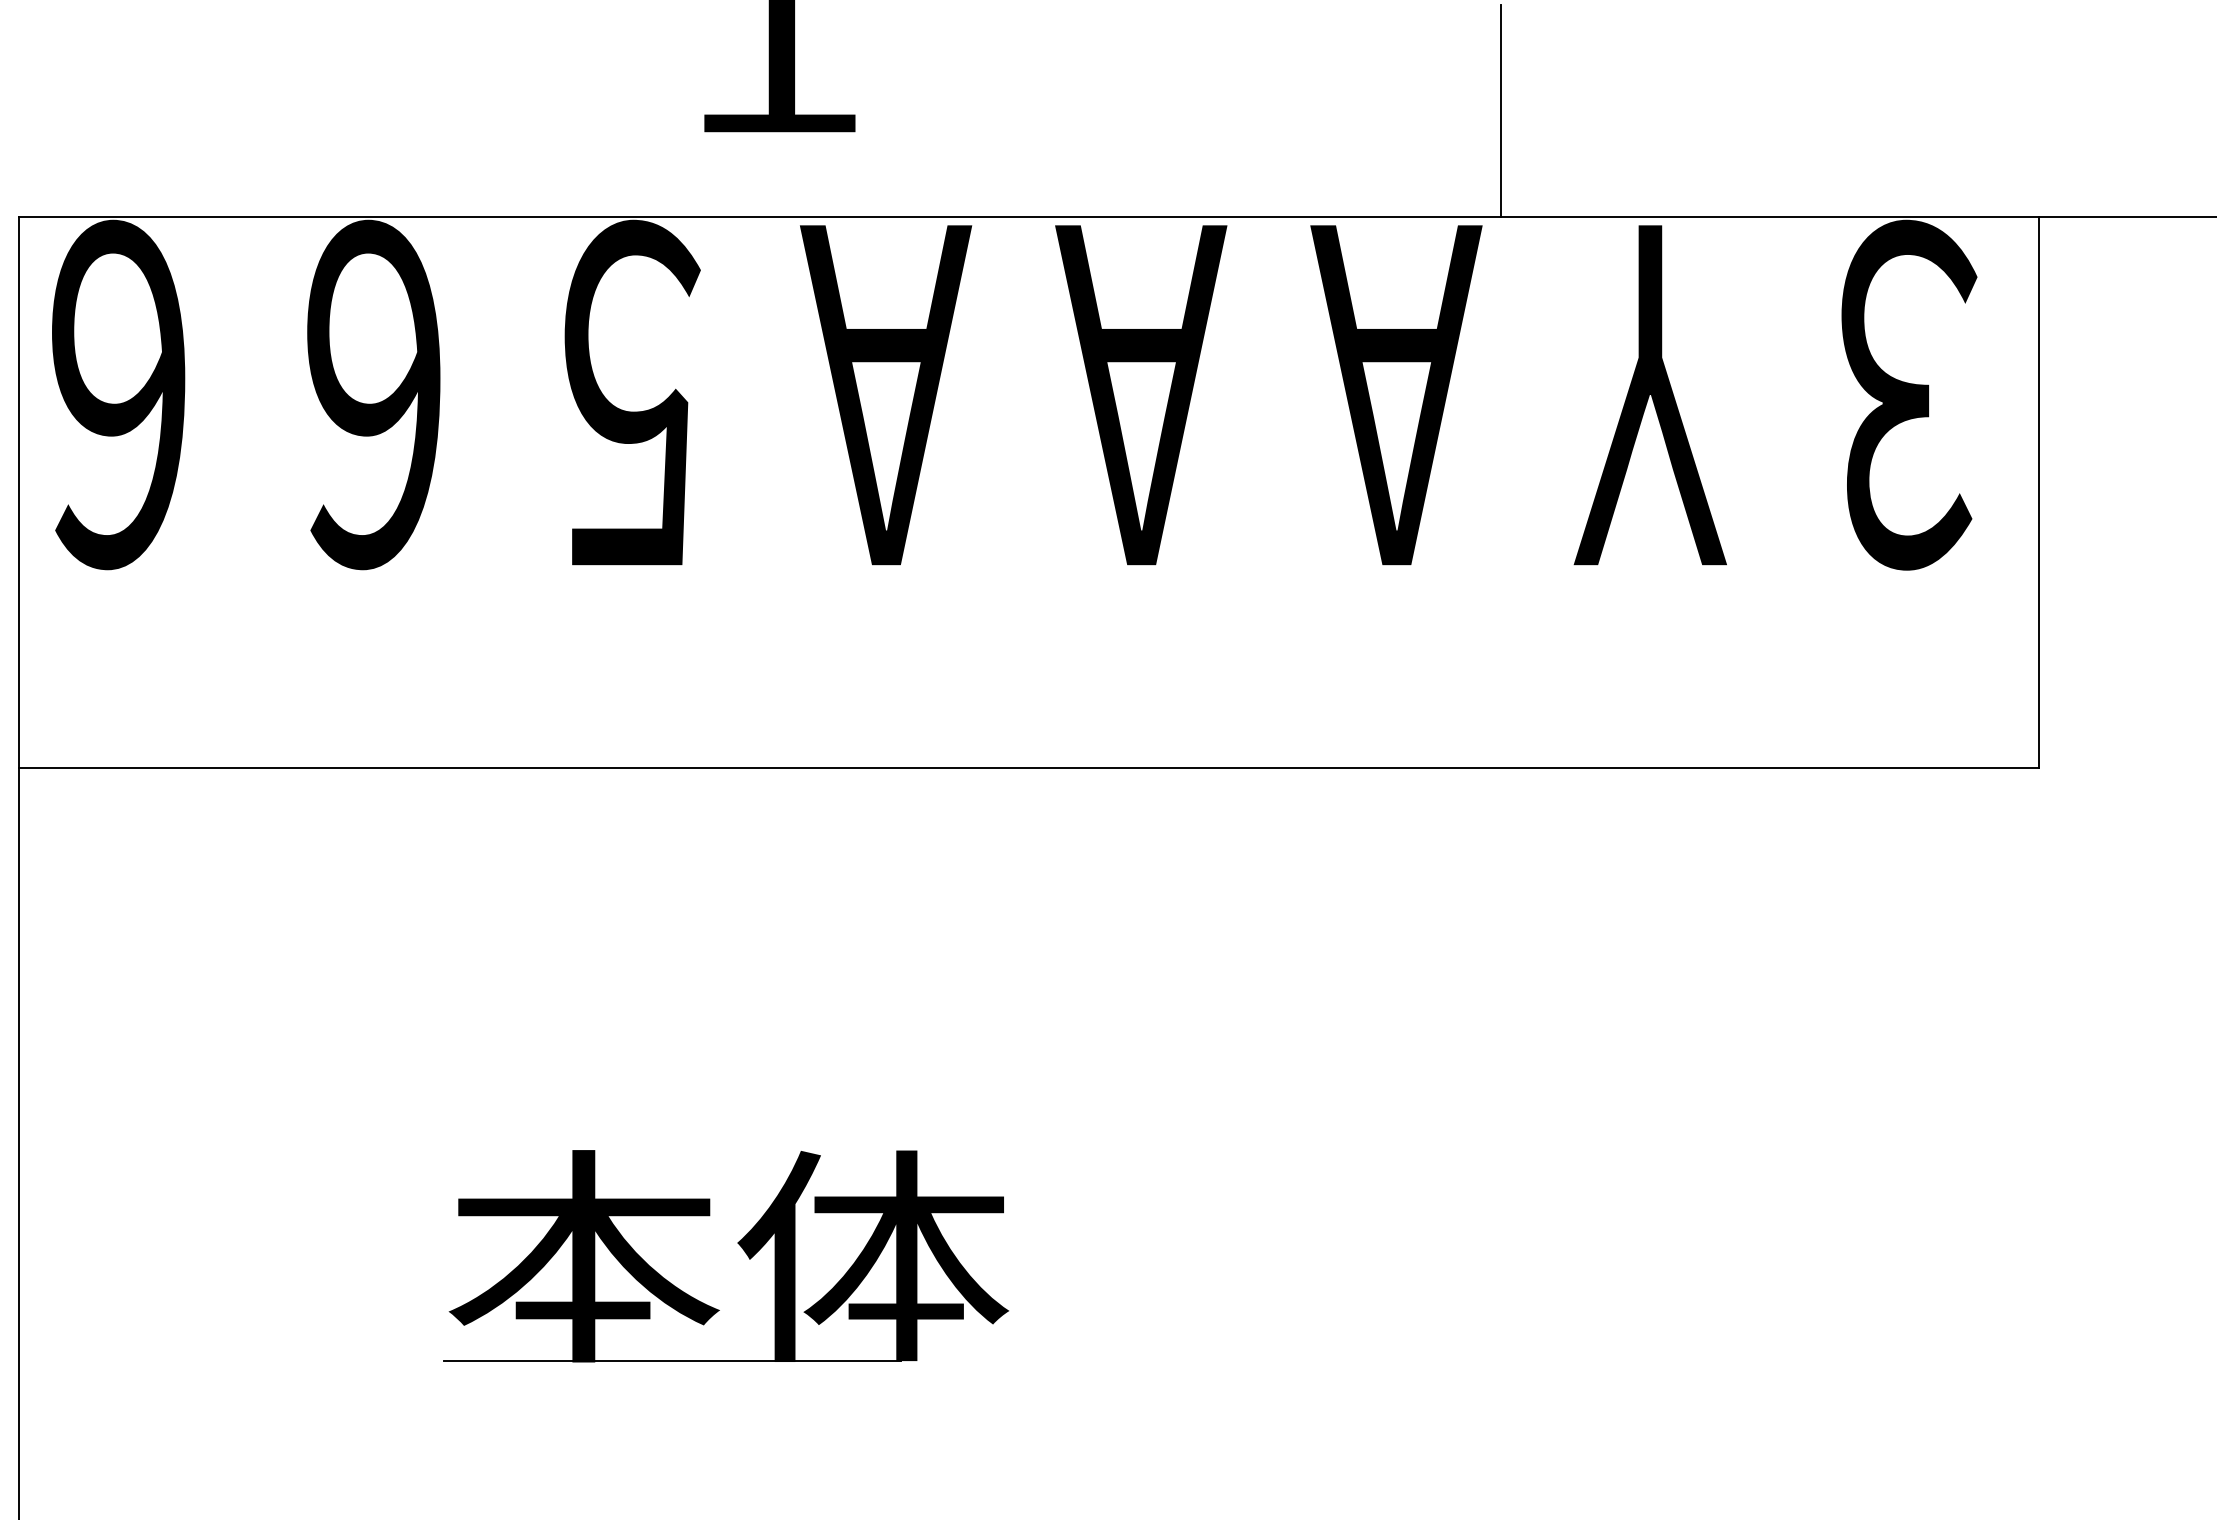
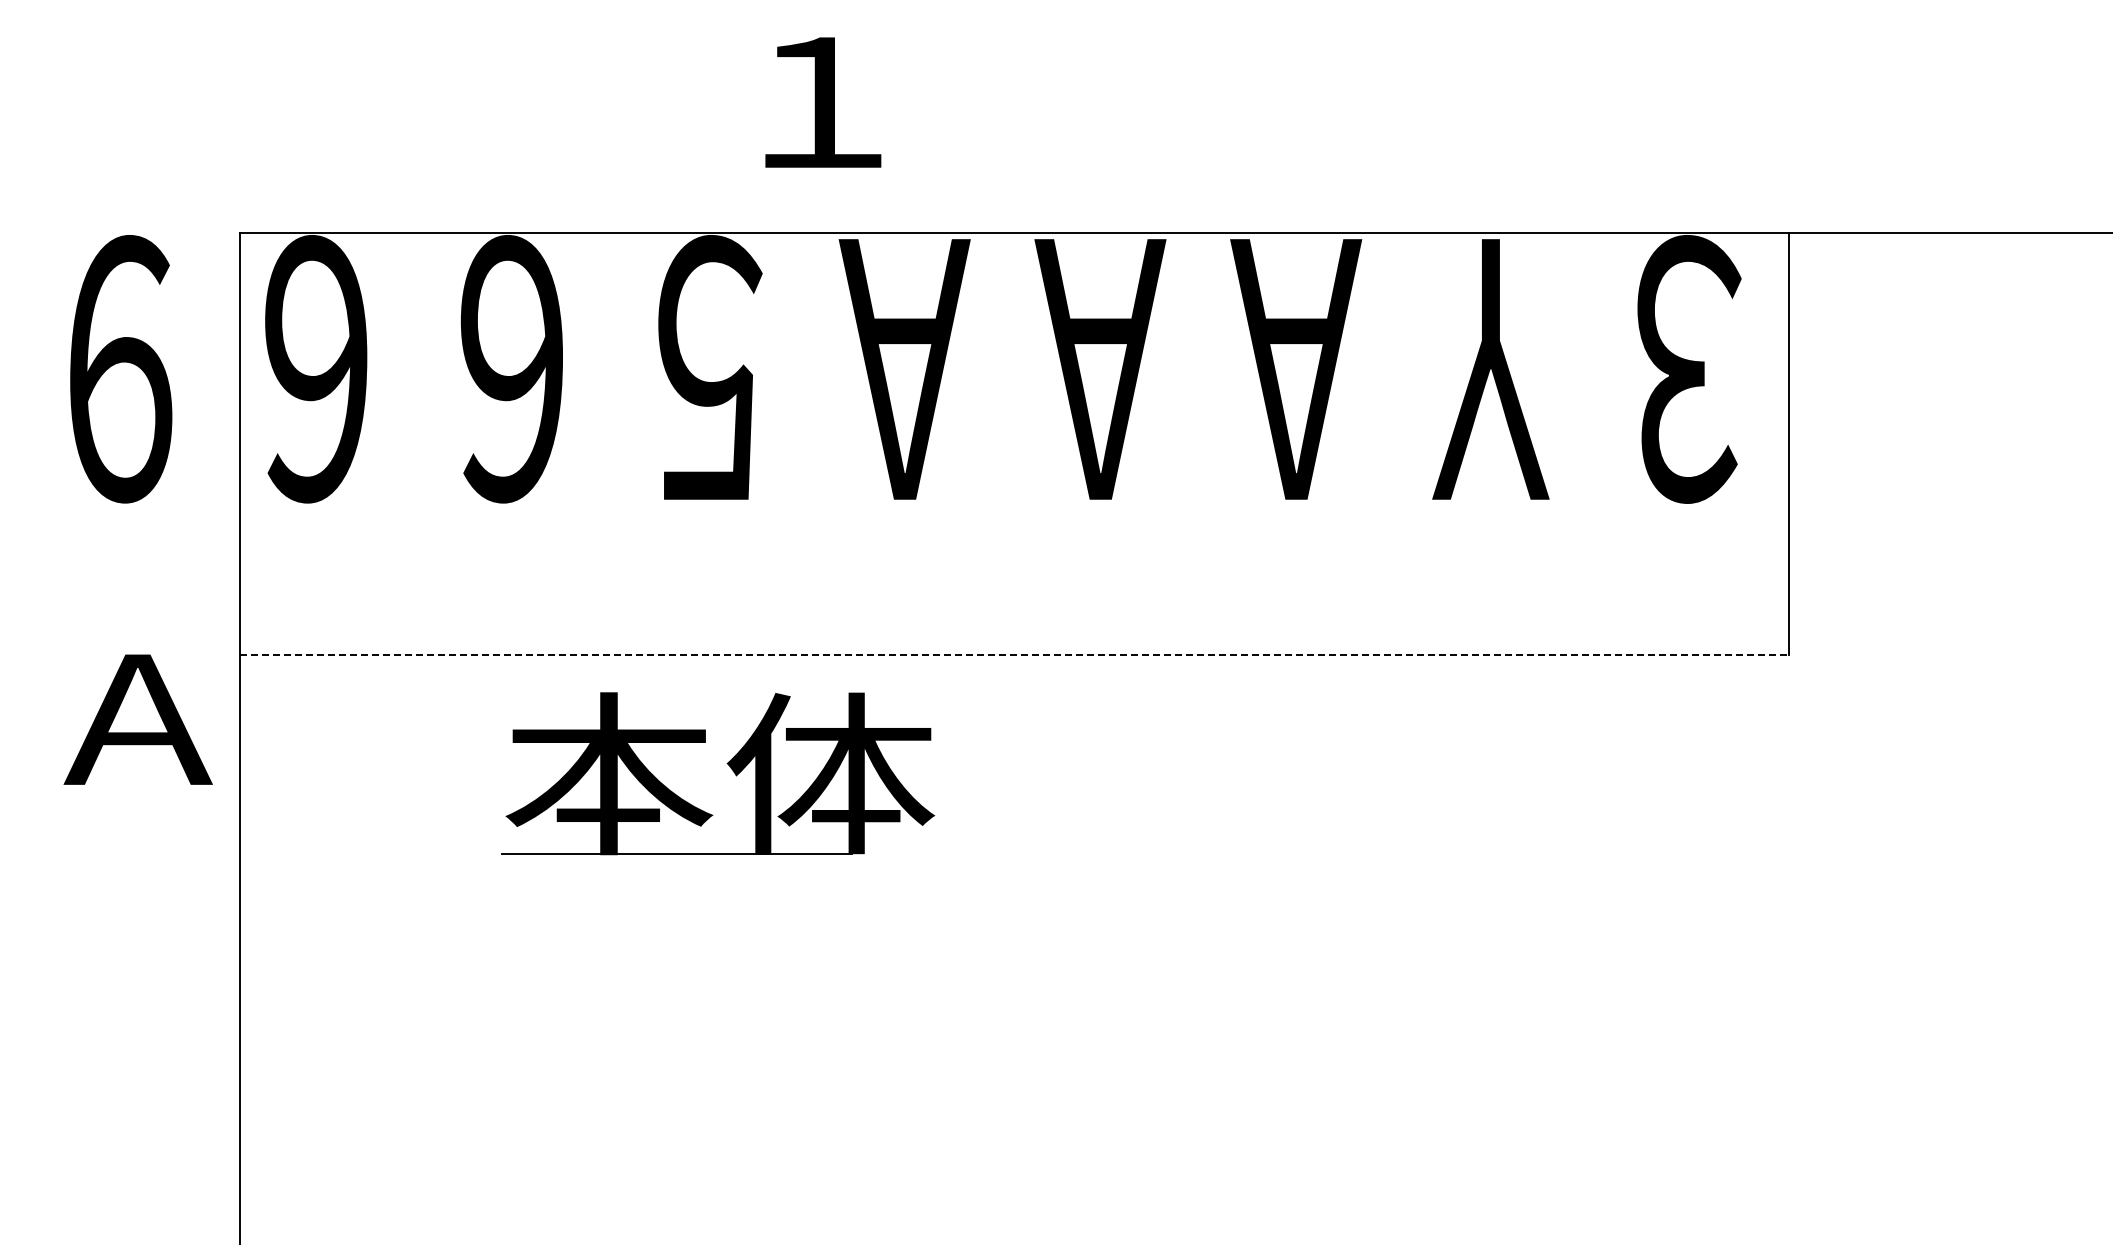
line: (1501, 111) -> (1376, 151), removed
line: (1029, 766) -> (1014, 654), solid -> dashed
part: (738, 1244) -> (727, 764), moved

